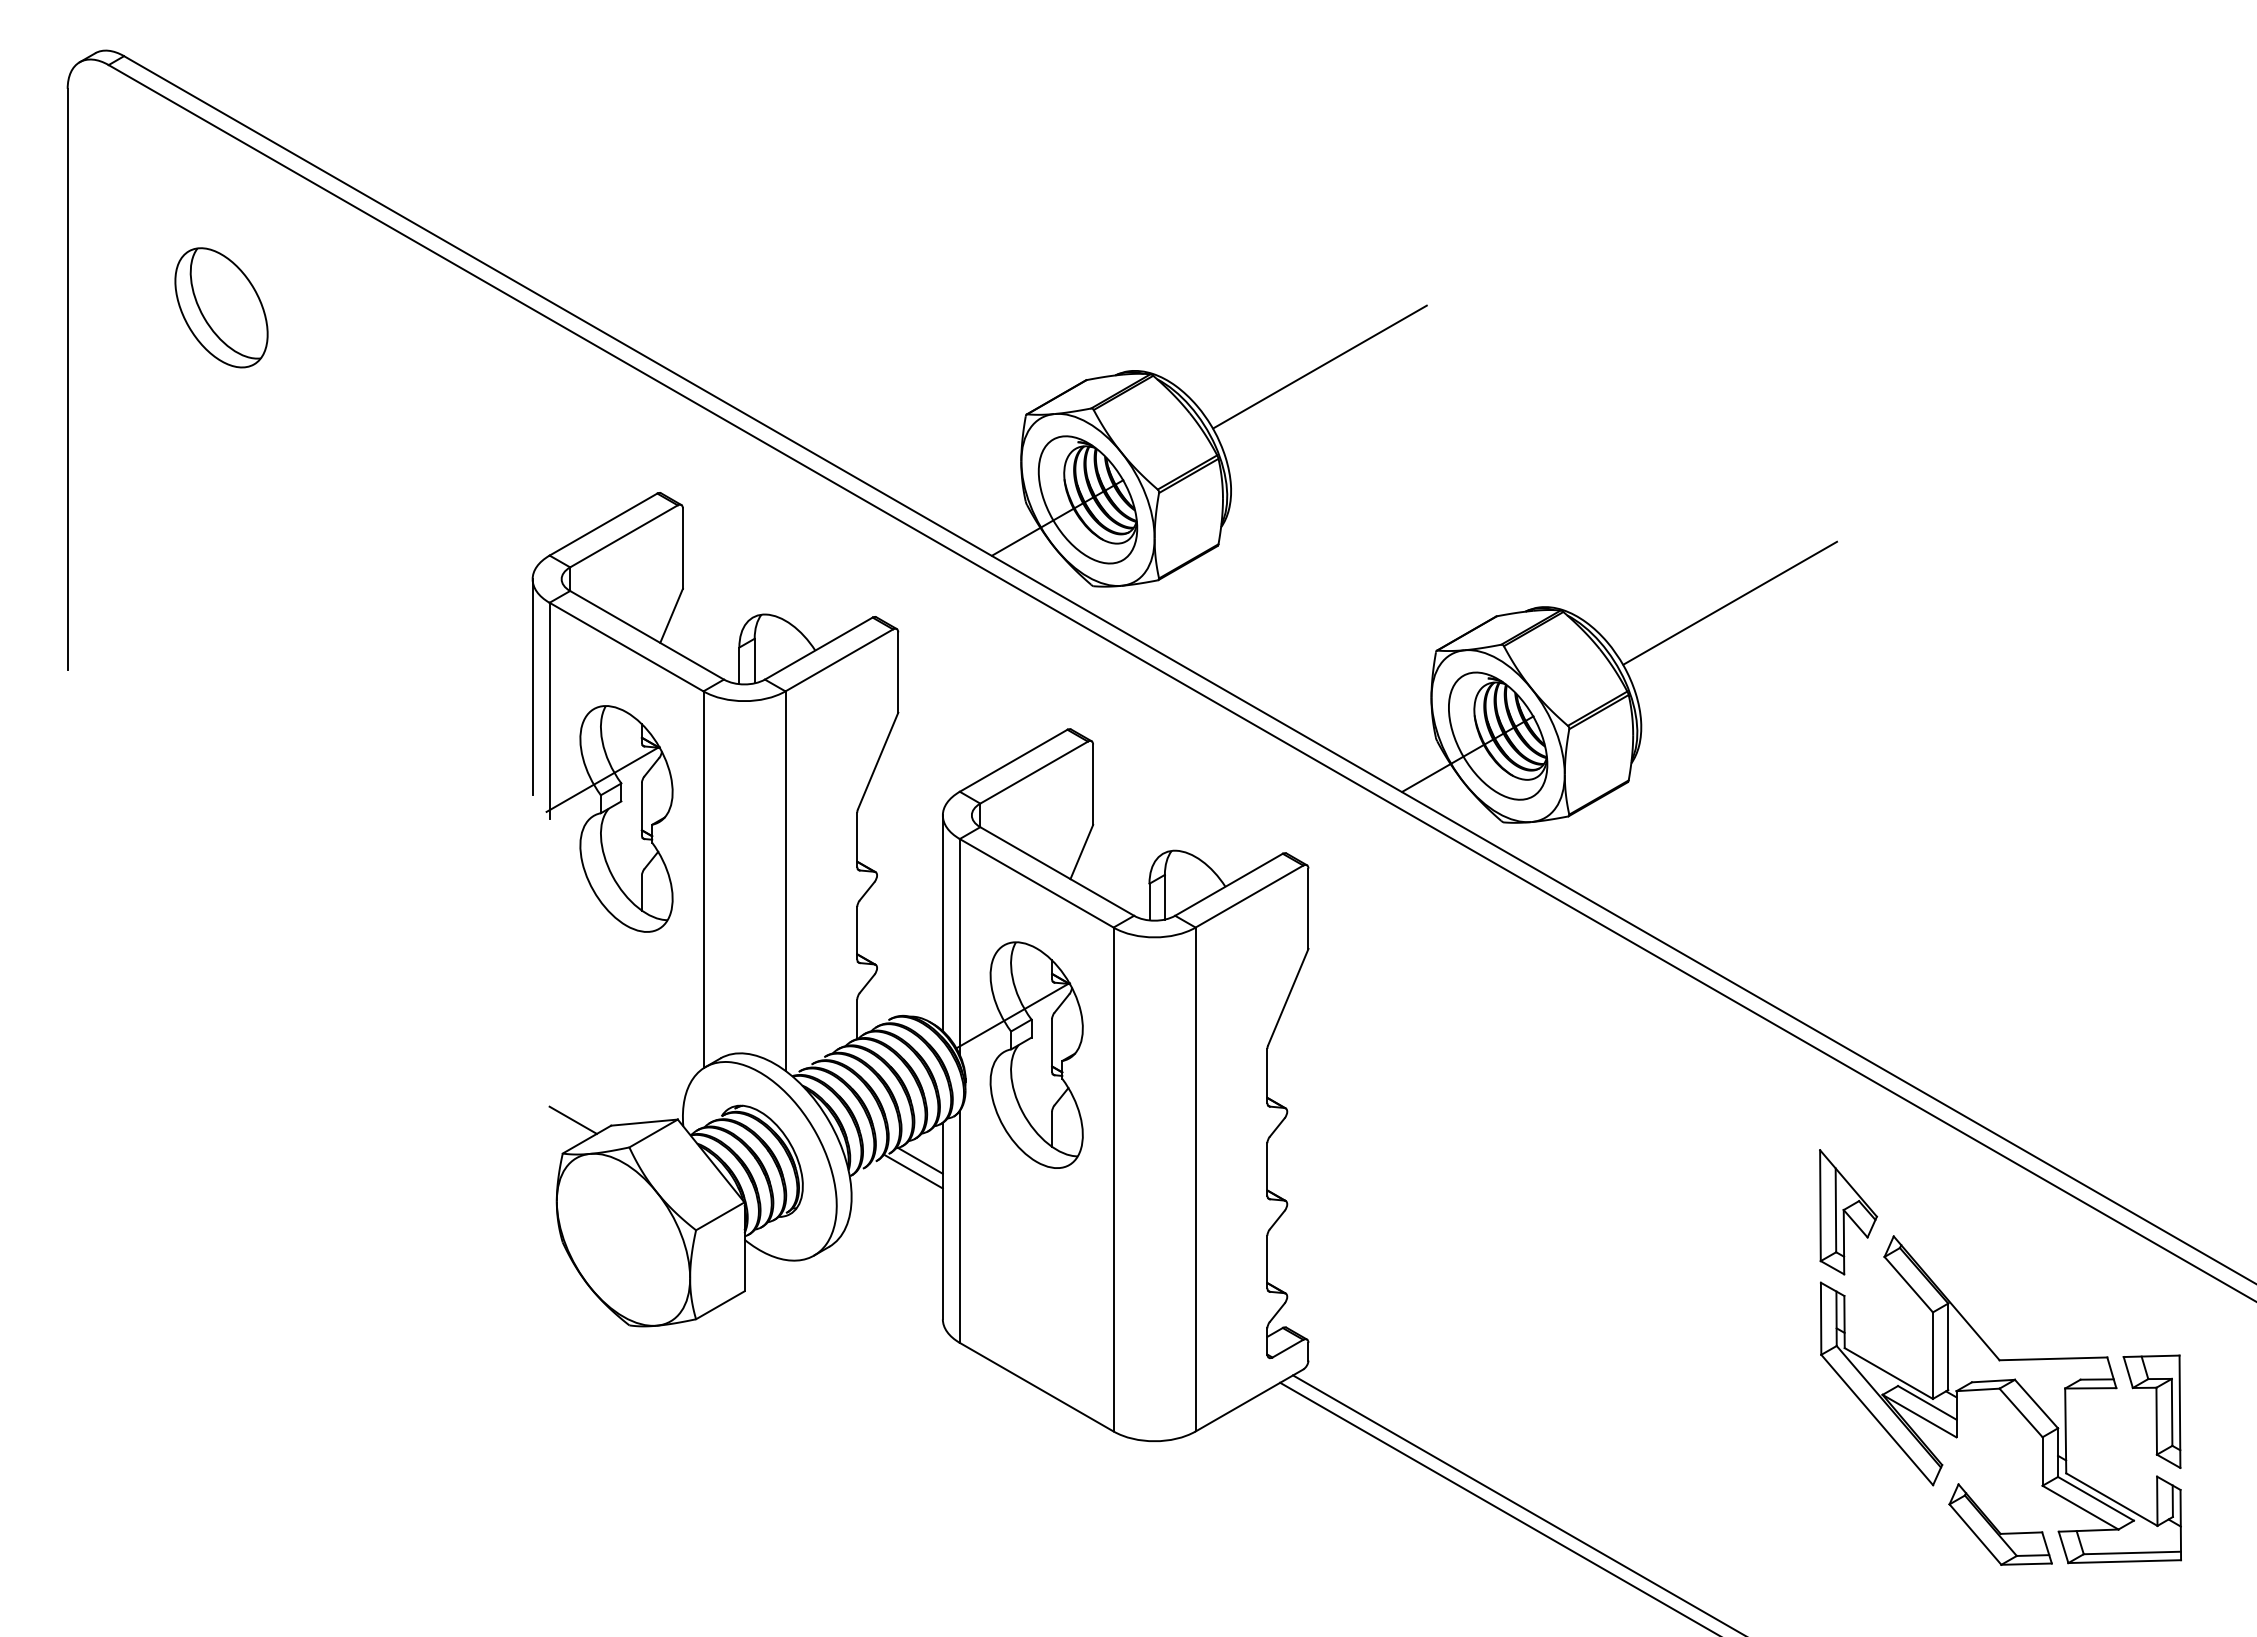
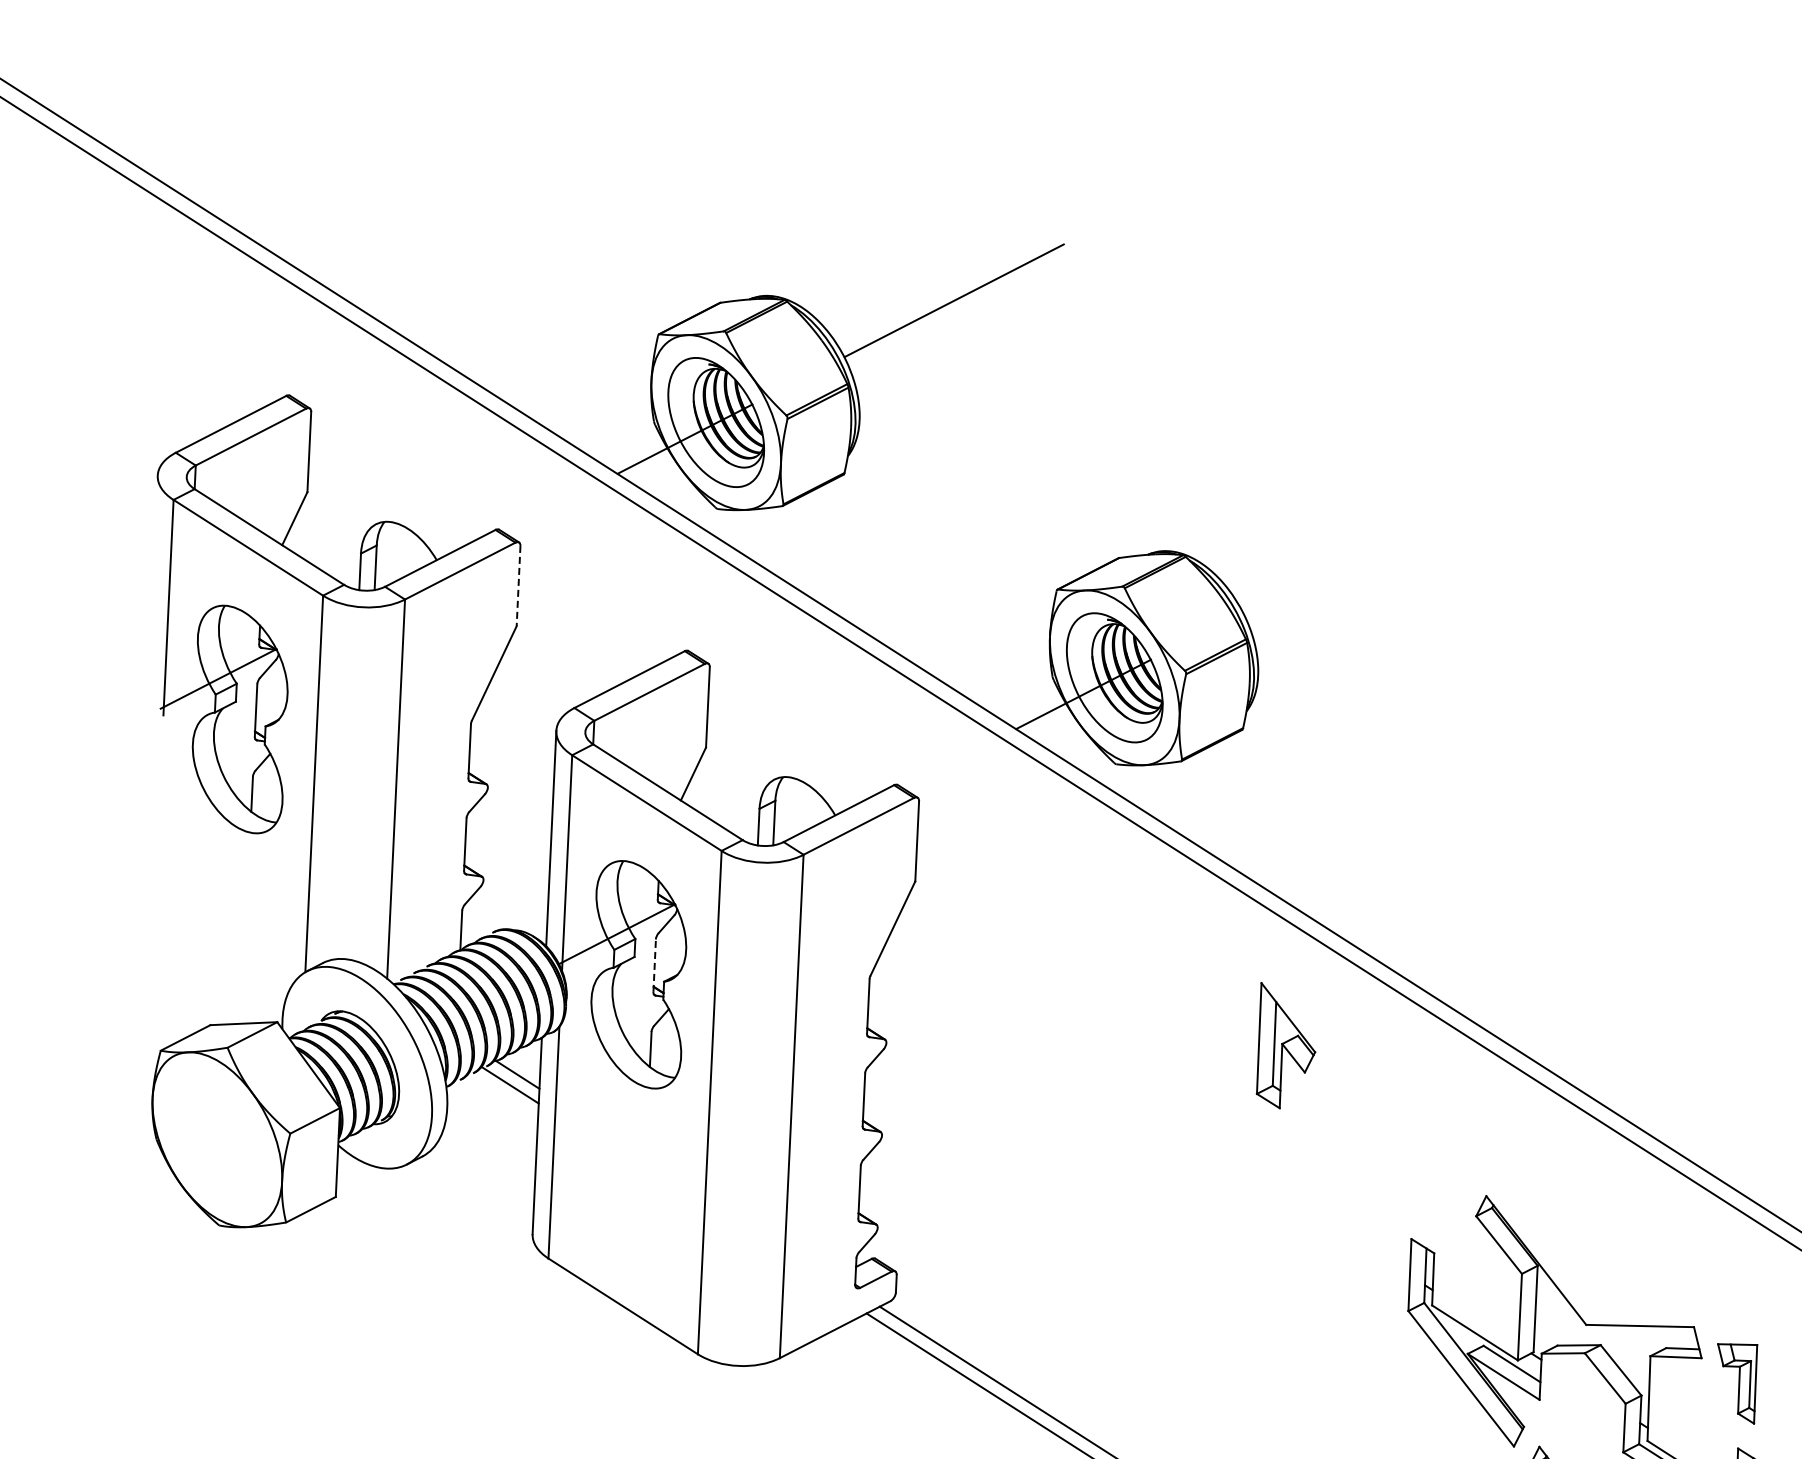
line: (1730, 602) -> (1353, 555), removed
line: (898, 673) -> (518, 587), solid -> dashed
line: (532, 686) -> (152, 582), removed
line: (1052, 1044) -> (655, 964), solid -> dashed
line: (572, 1119) -> (172, 1017), removed
part: (1848, 1212) -> (1286, 1046), moved
part: (2151, 1411) -> (1735, 1383), size x0.7

